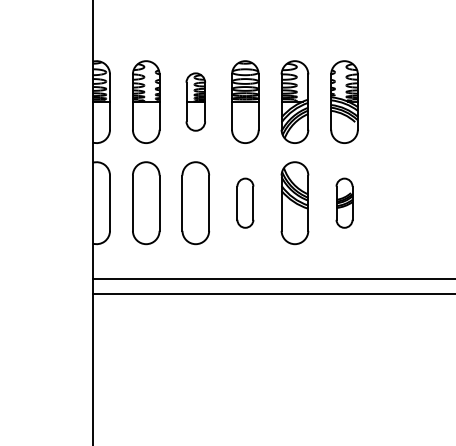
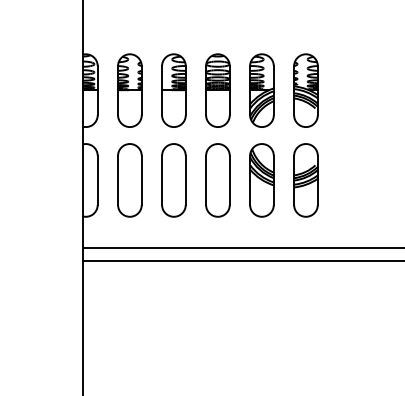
part: (195, 101) -> (173, 90), size x1.43
part: (244, 203) -> (217, 180), size x1.67
part: (343, 203) -> (305, 180), size x1.67

